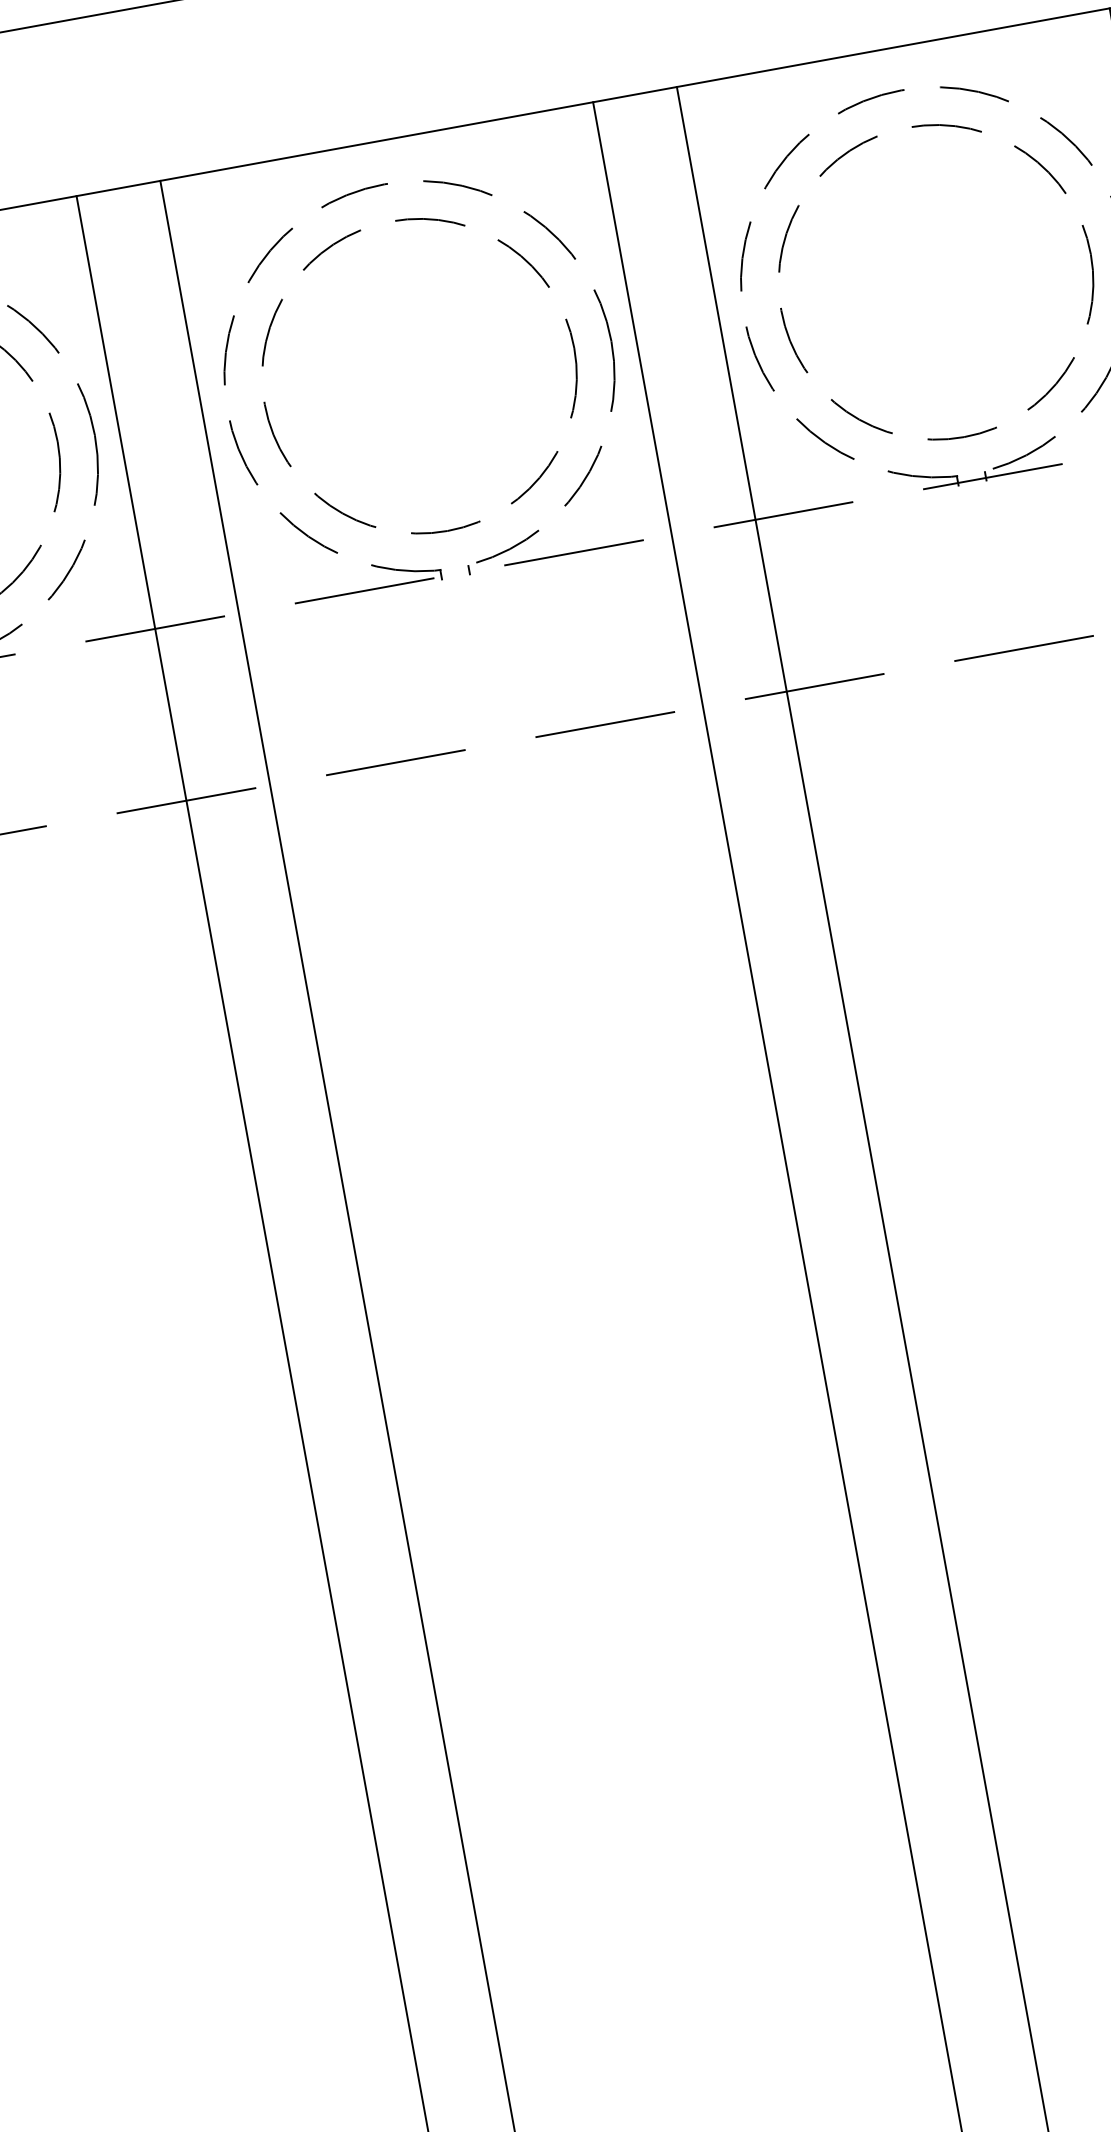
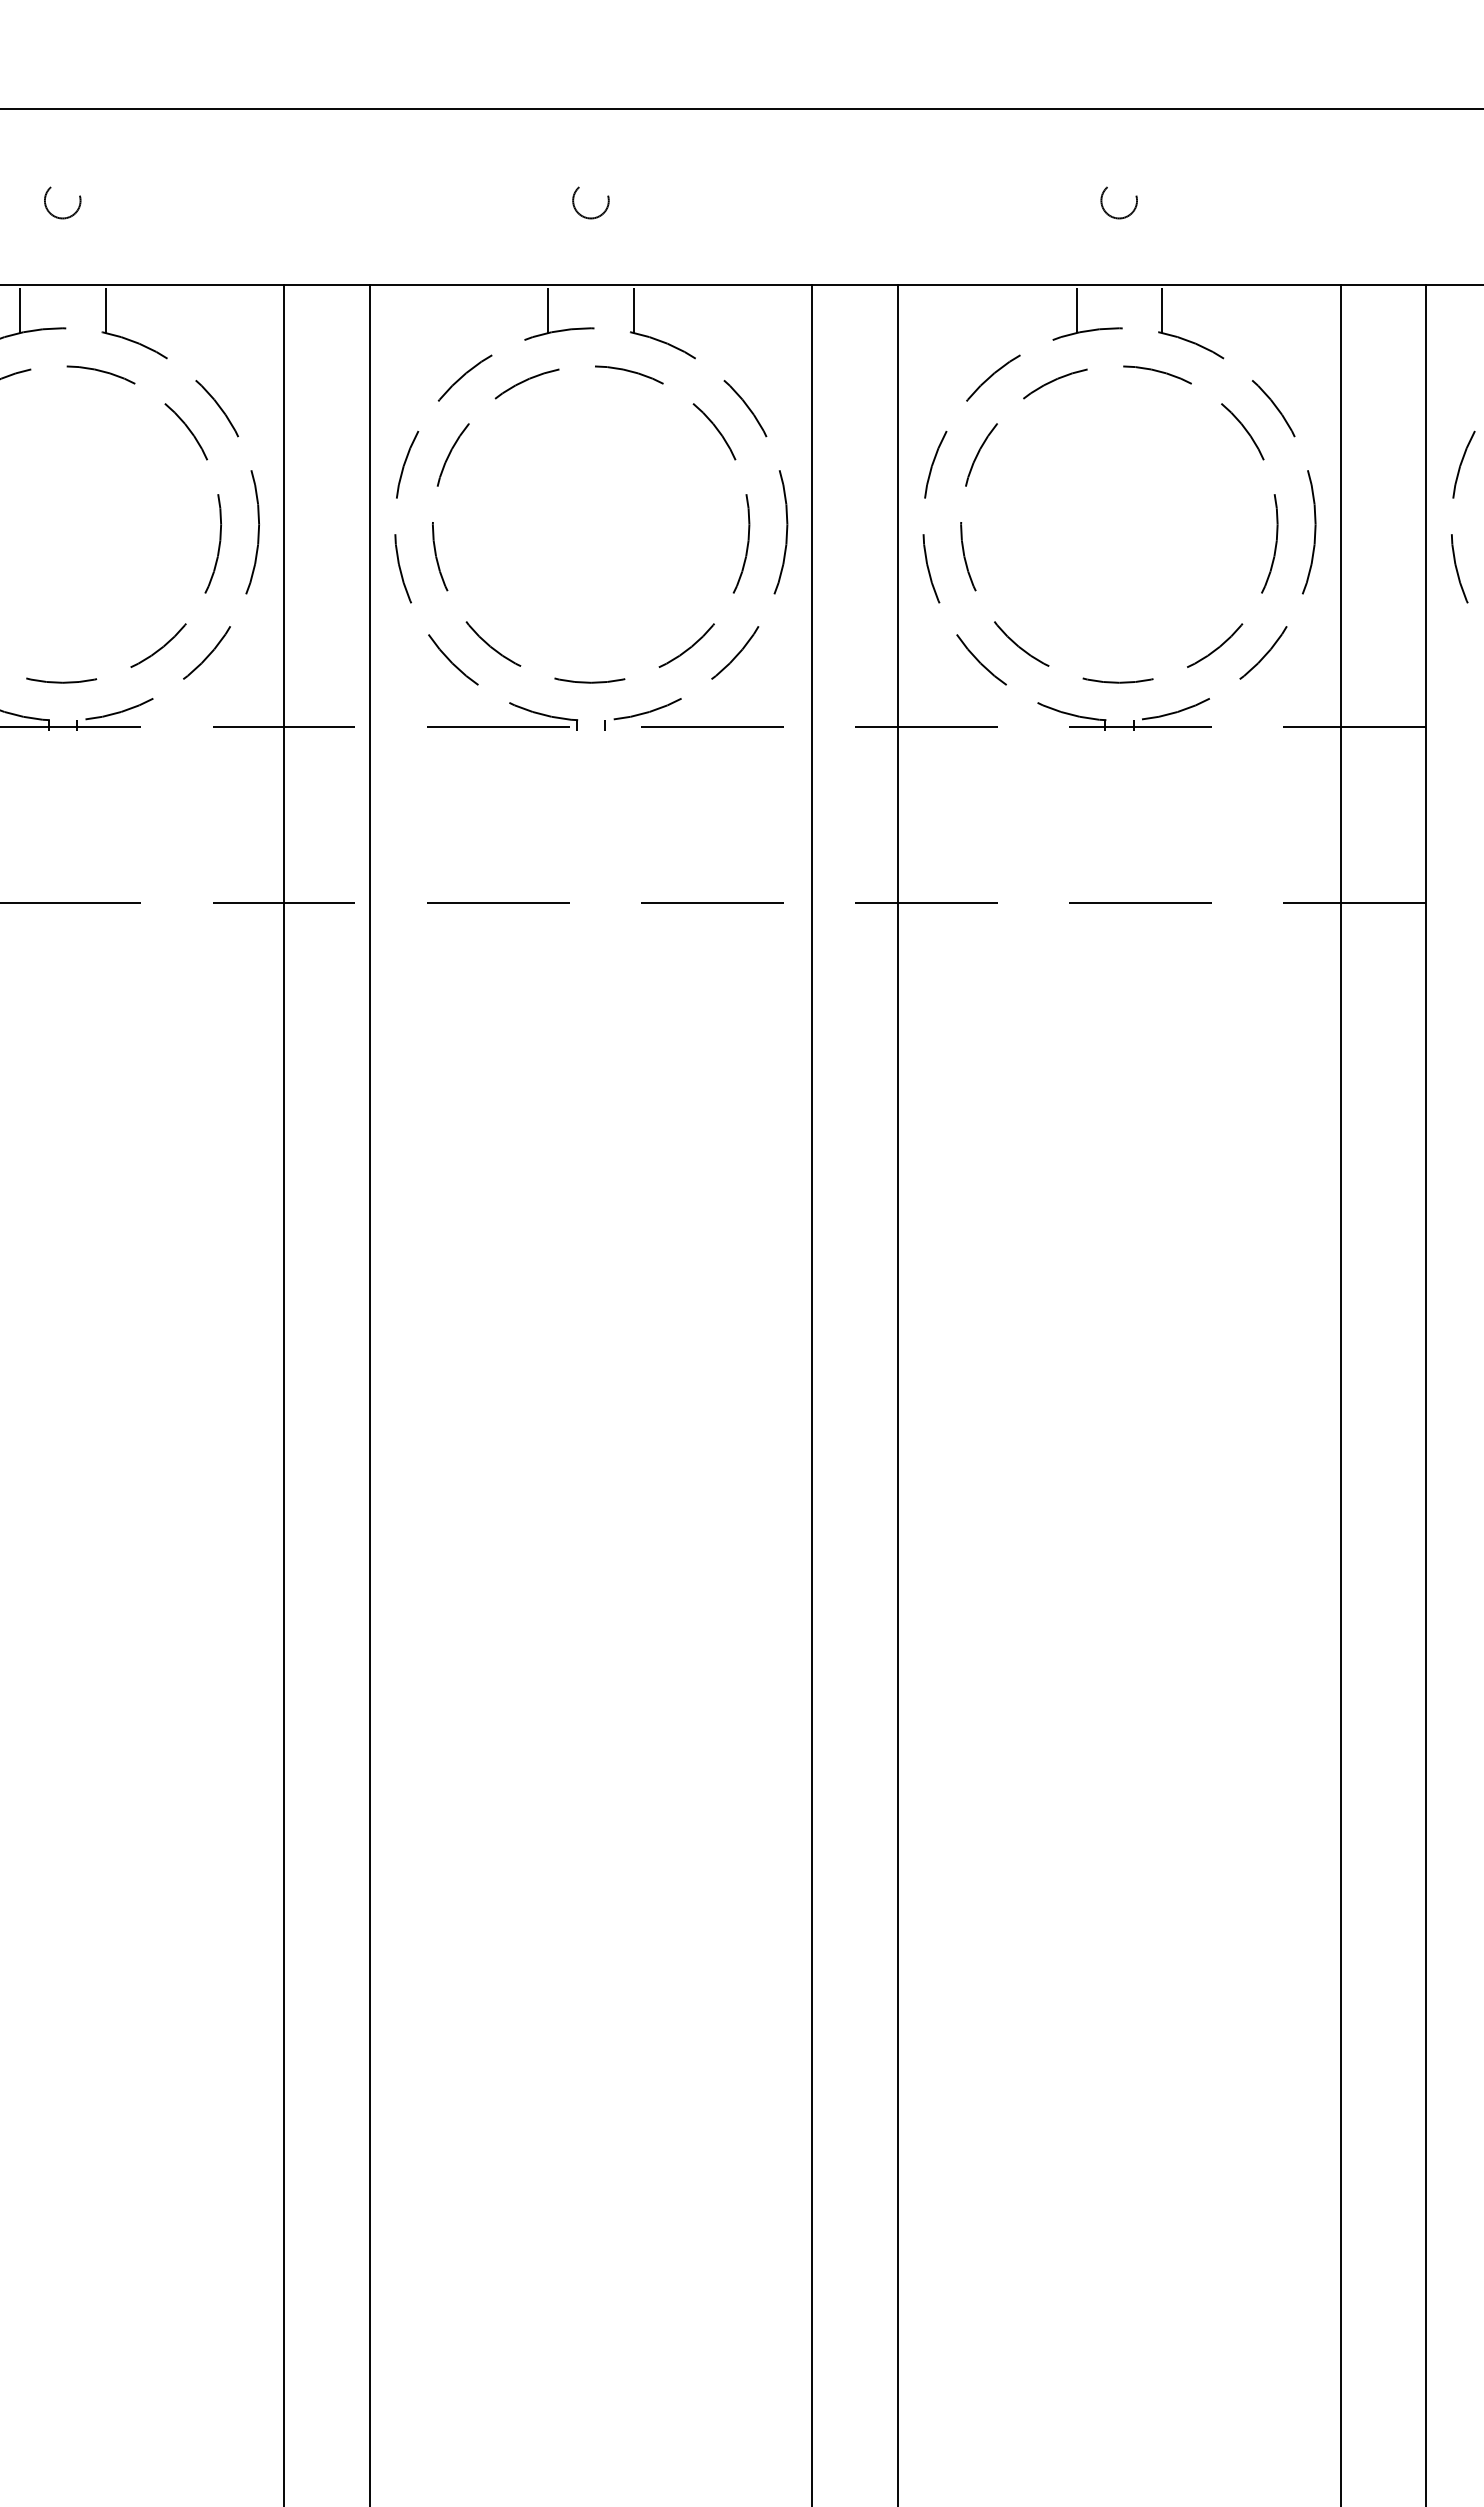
circle: (361, 61) -> (590, 202), added
line: (940, 65) -> (1162, 310), added
line: (856, 80) -> (1076, 310), added
line: (422, 159) -> (633, 310), added
line: (339, 174) -> (548, 310), added

